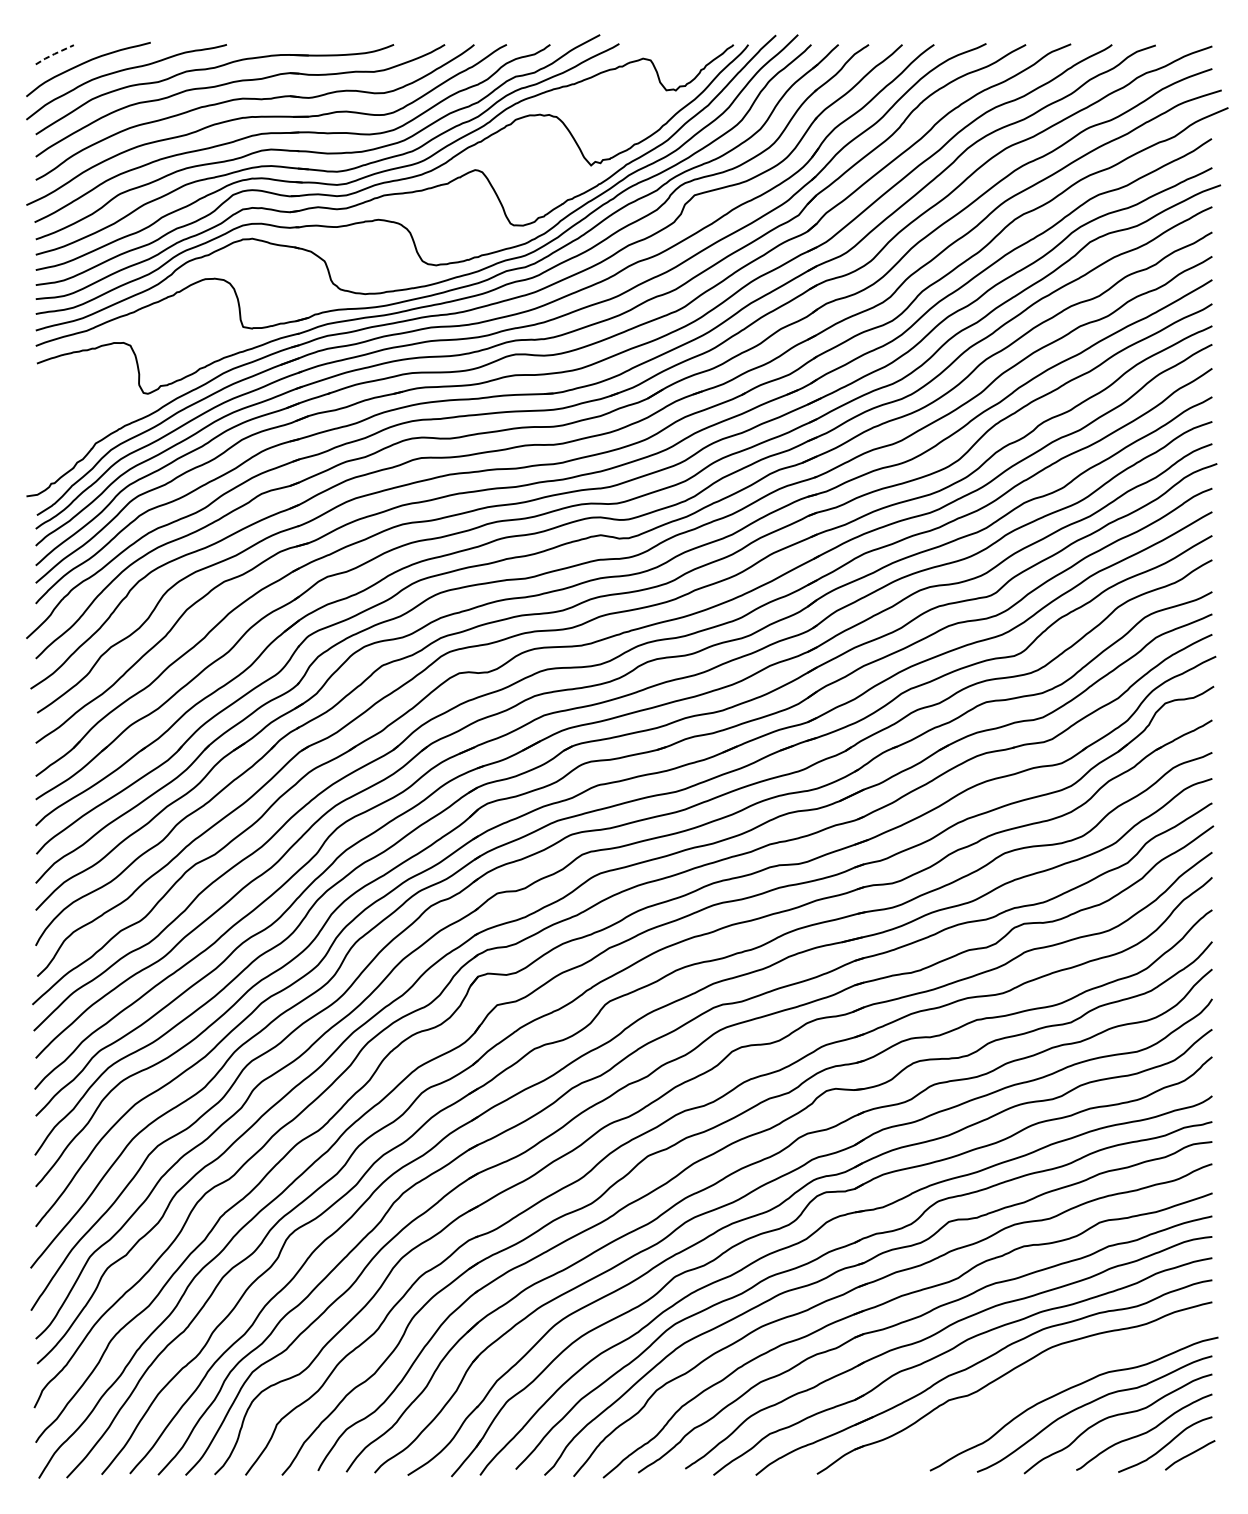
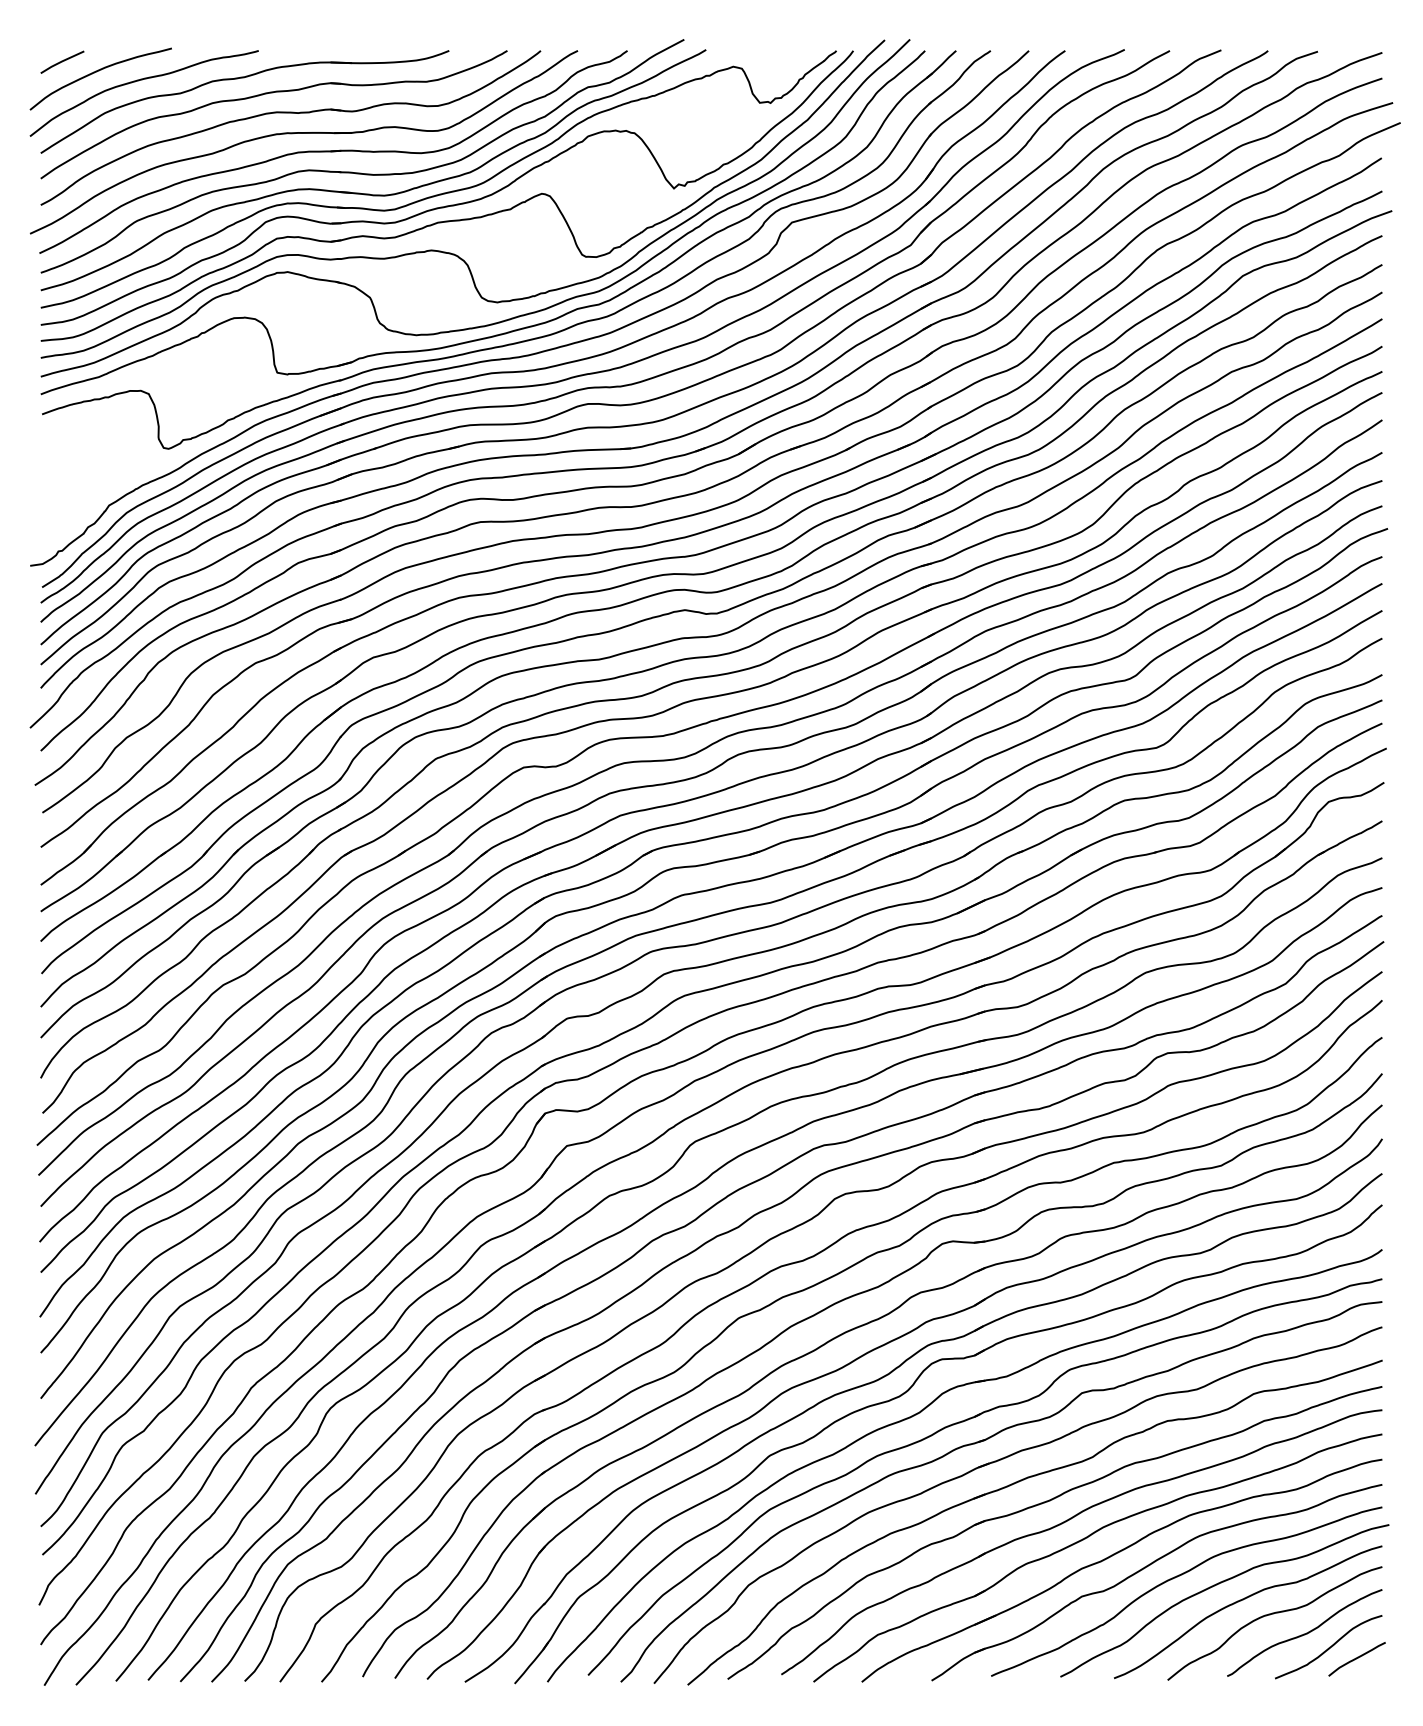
line: (54, 54) -> (62, 61), dashed -> solid
curve: (1037, 1381) -> (1182, 1575), added

